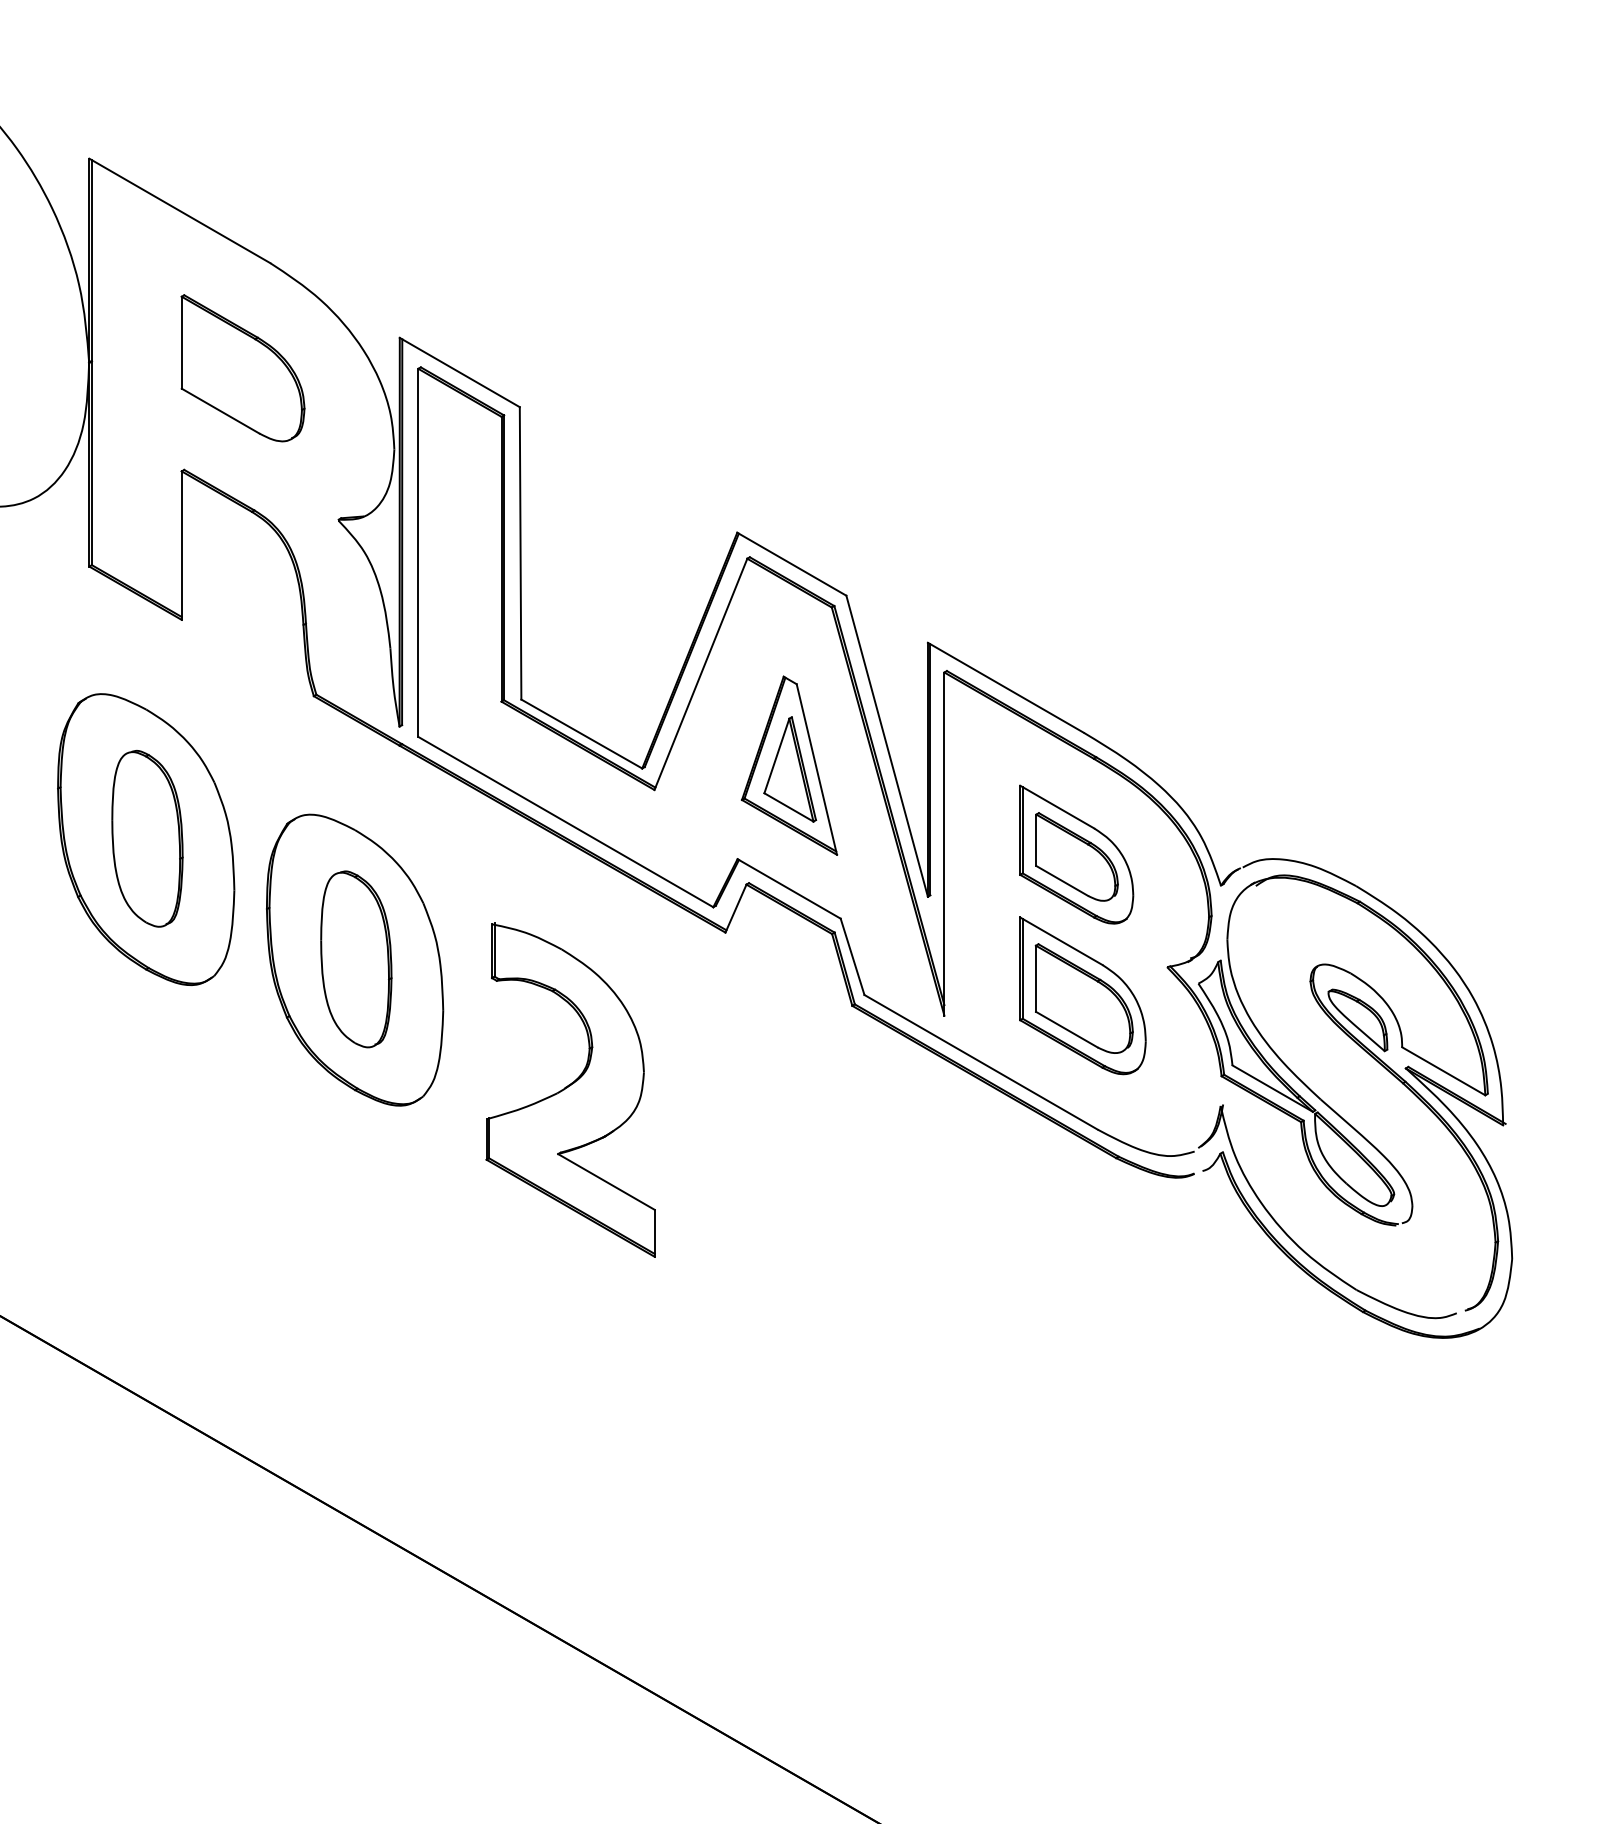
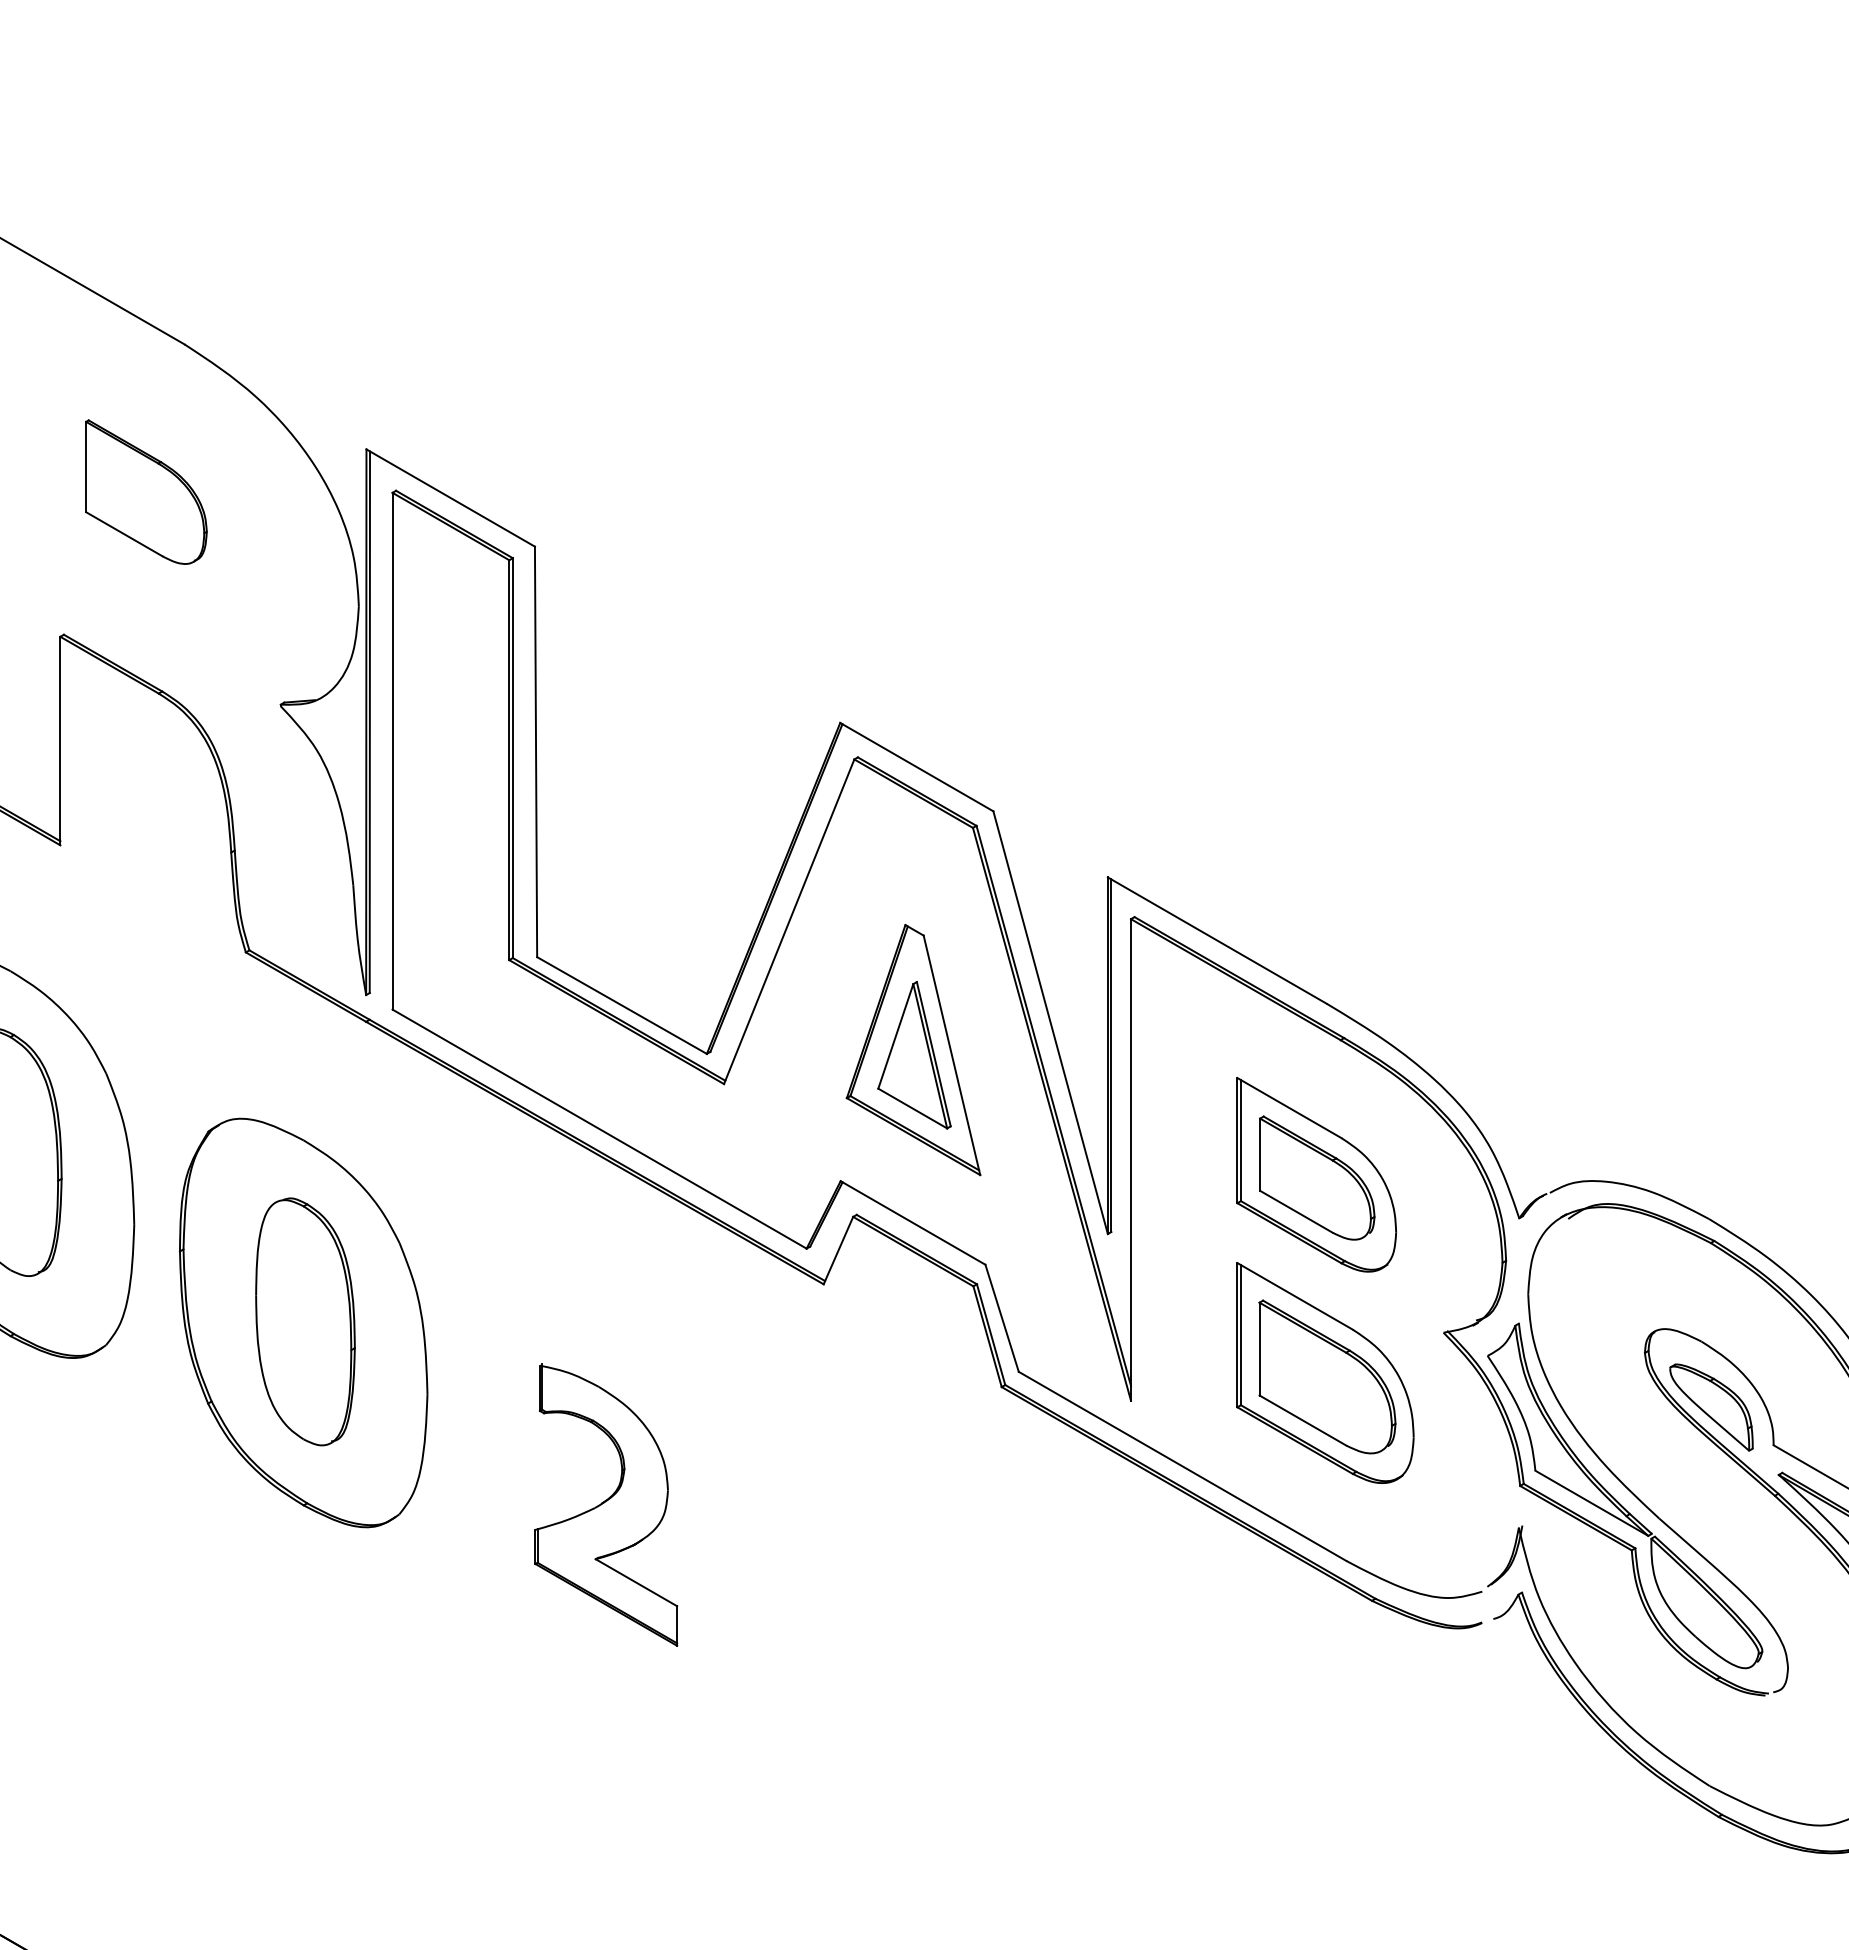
part: (242, 368) -> (145, 492), size x0.7
part: (570, 1089) -> (606, 1504), size x0.6

